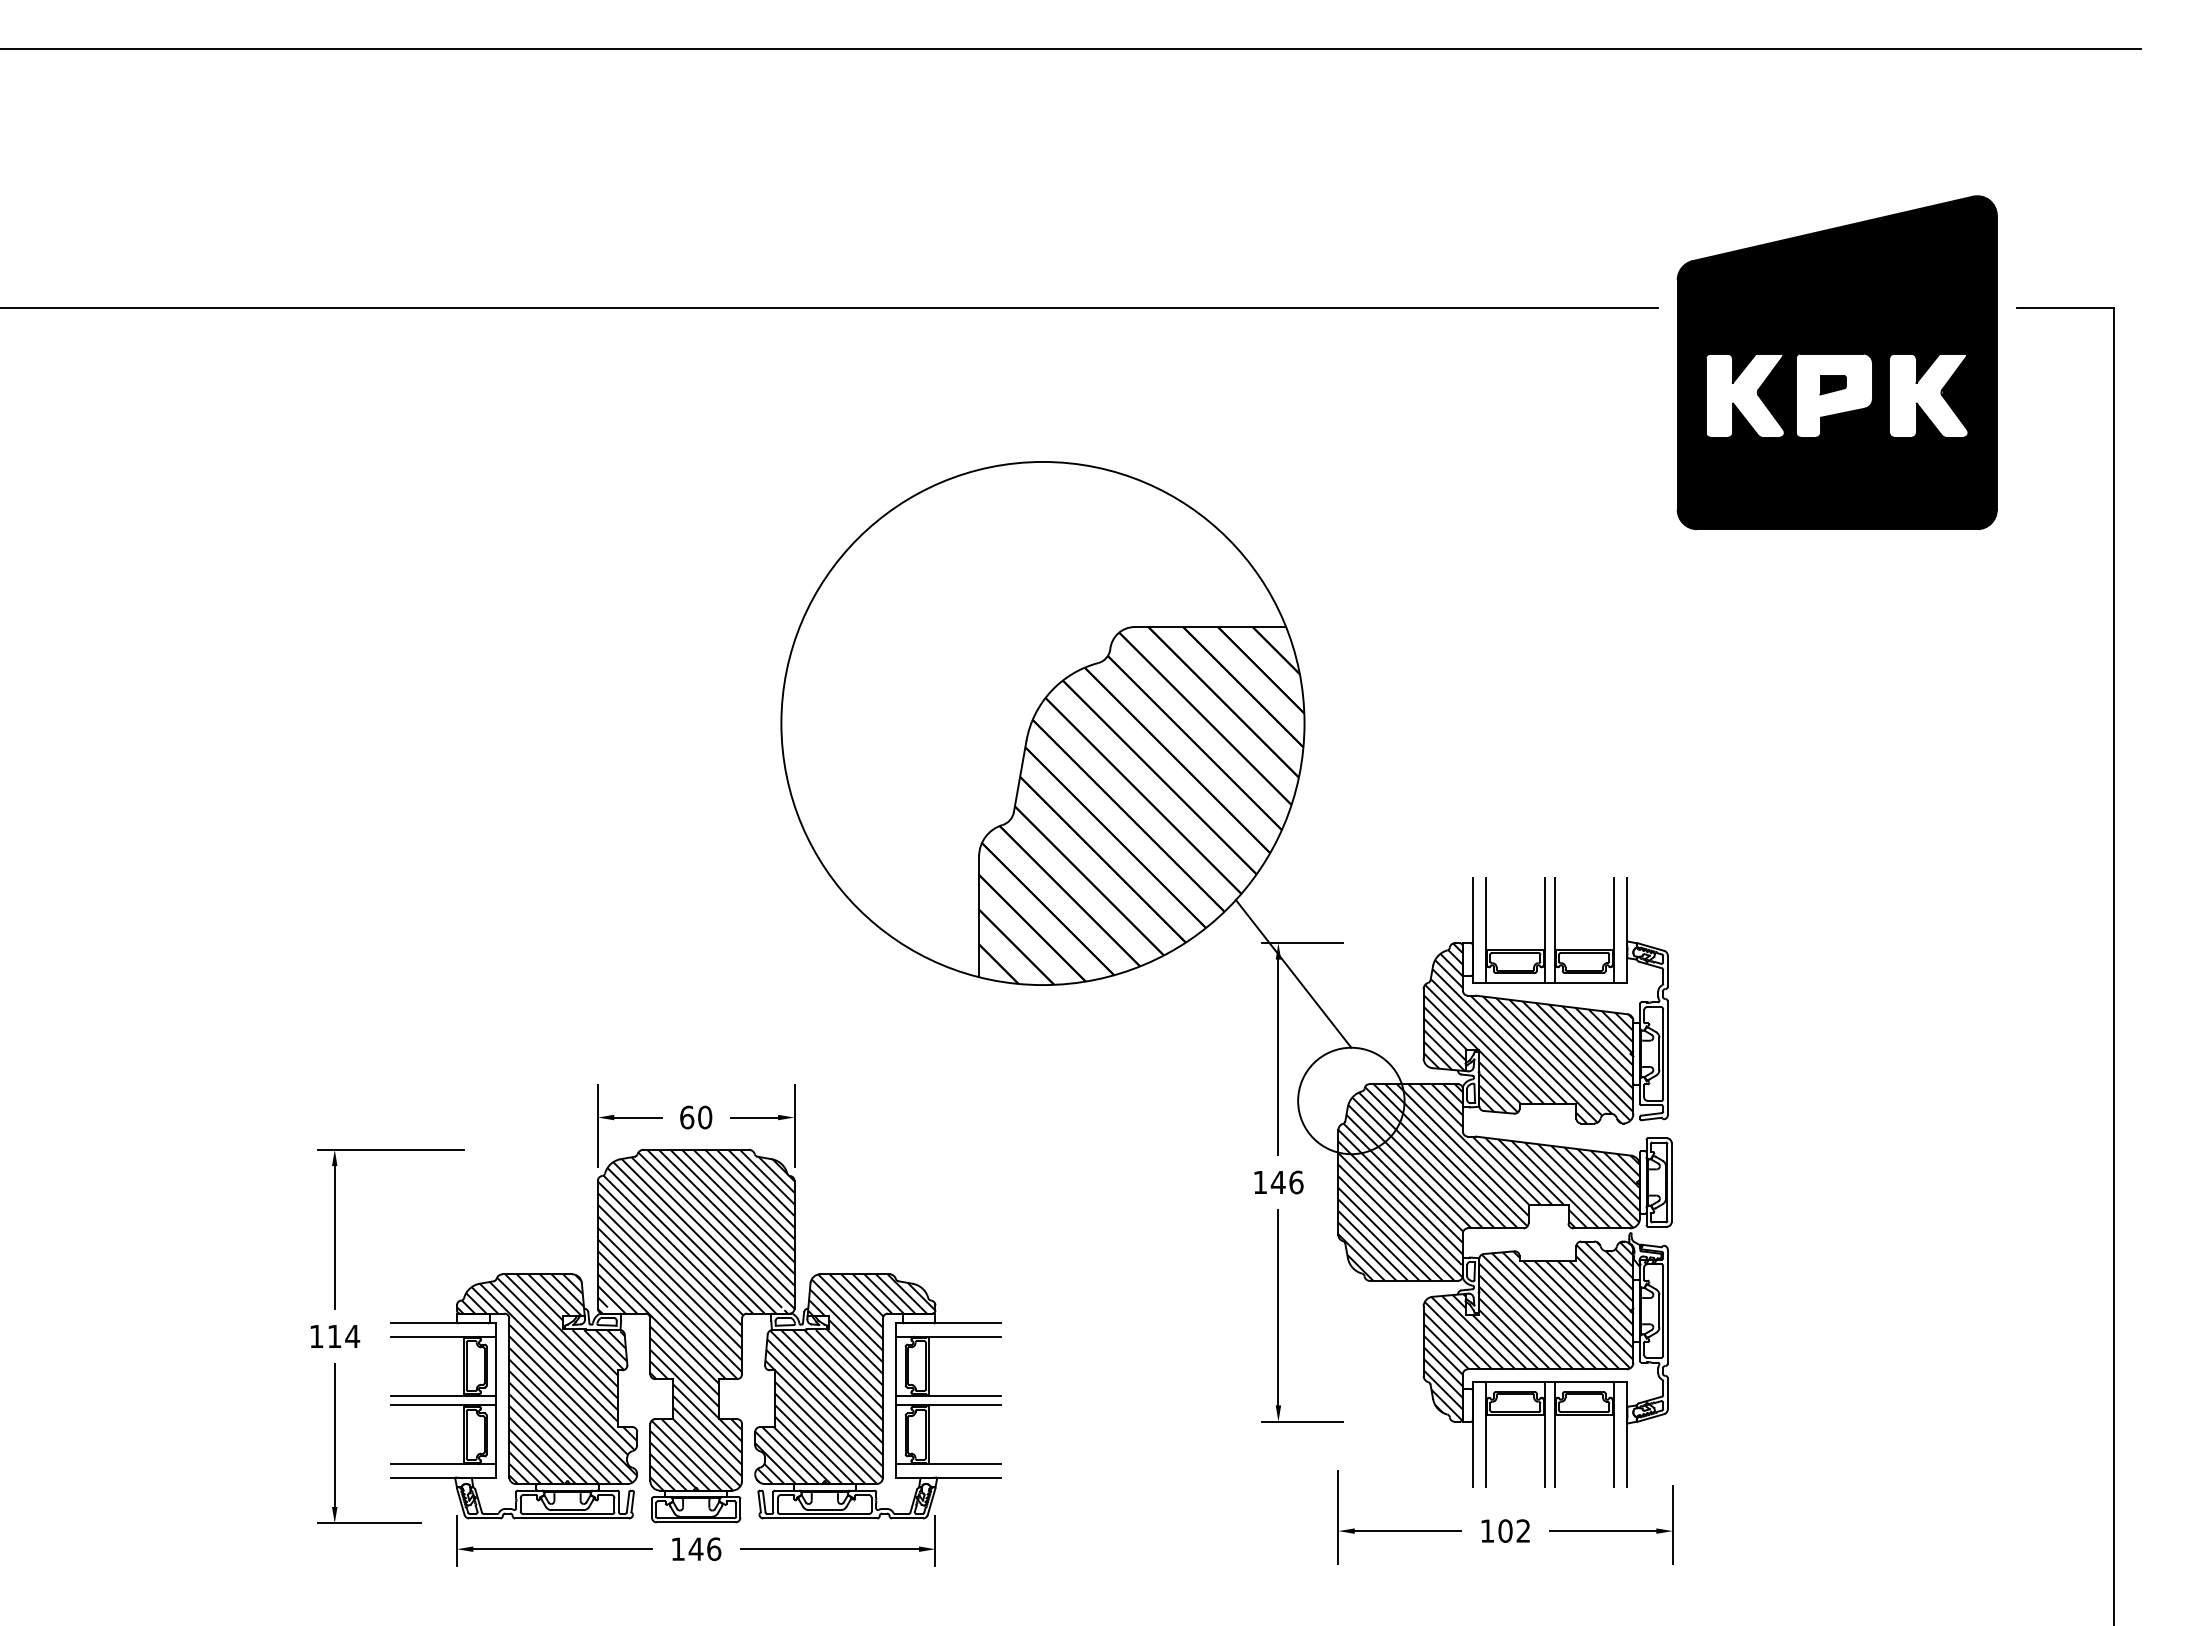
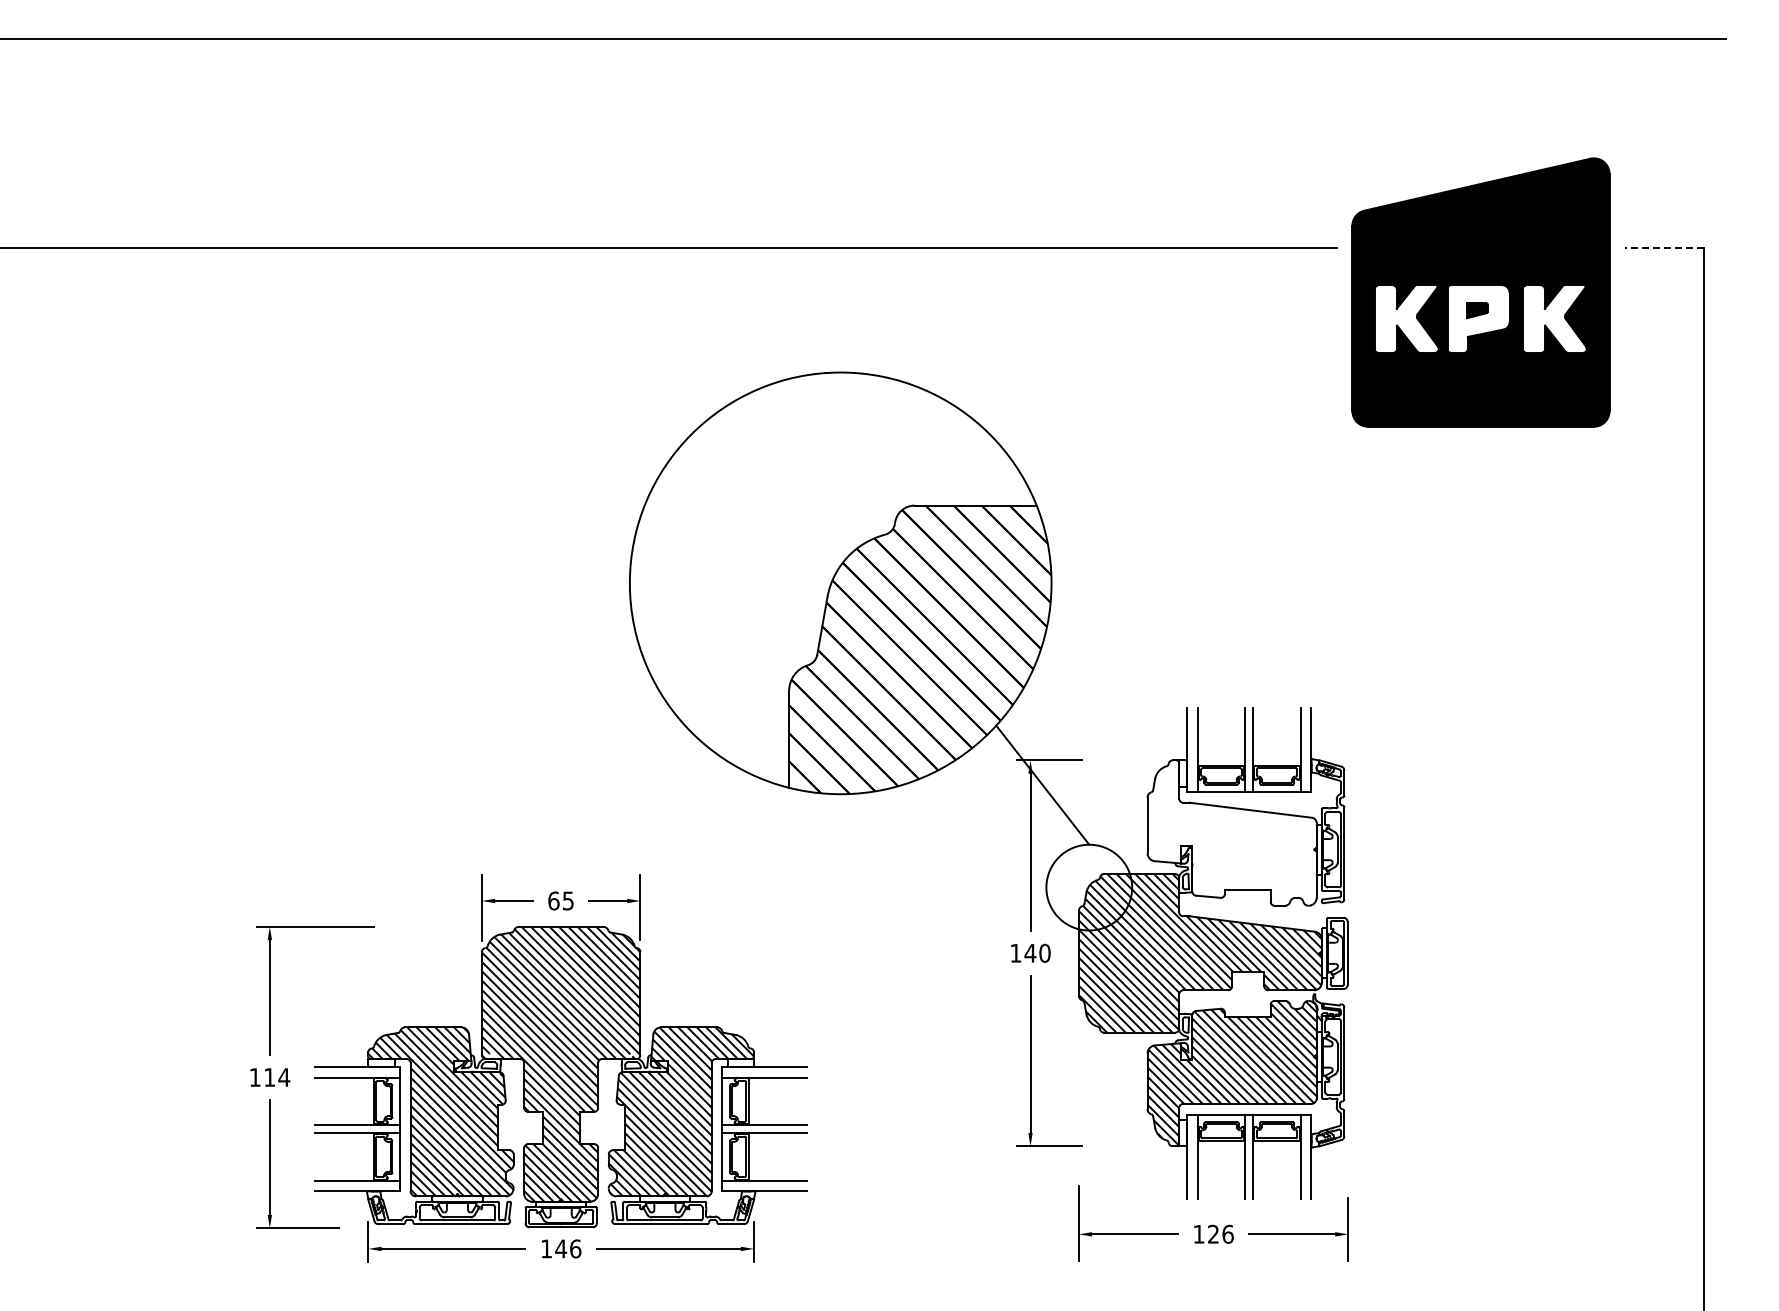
line: (2064, 308) -> (1664, 248), solid -> dashed
hatch: (1527, 1032) -> (1231, 832), removed
text: (705, 1116) -> (568, 900), 60 -> 65
text: (1295, 1181) -> (1044, 952), 146 -> 140
text: (1514, 1530) -> (1220, 1233), 102 -> 126

